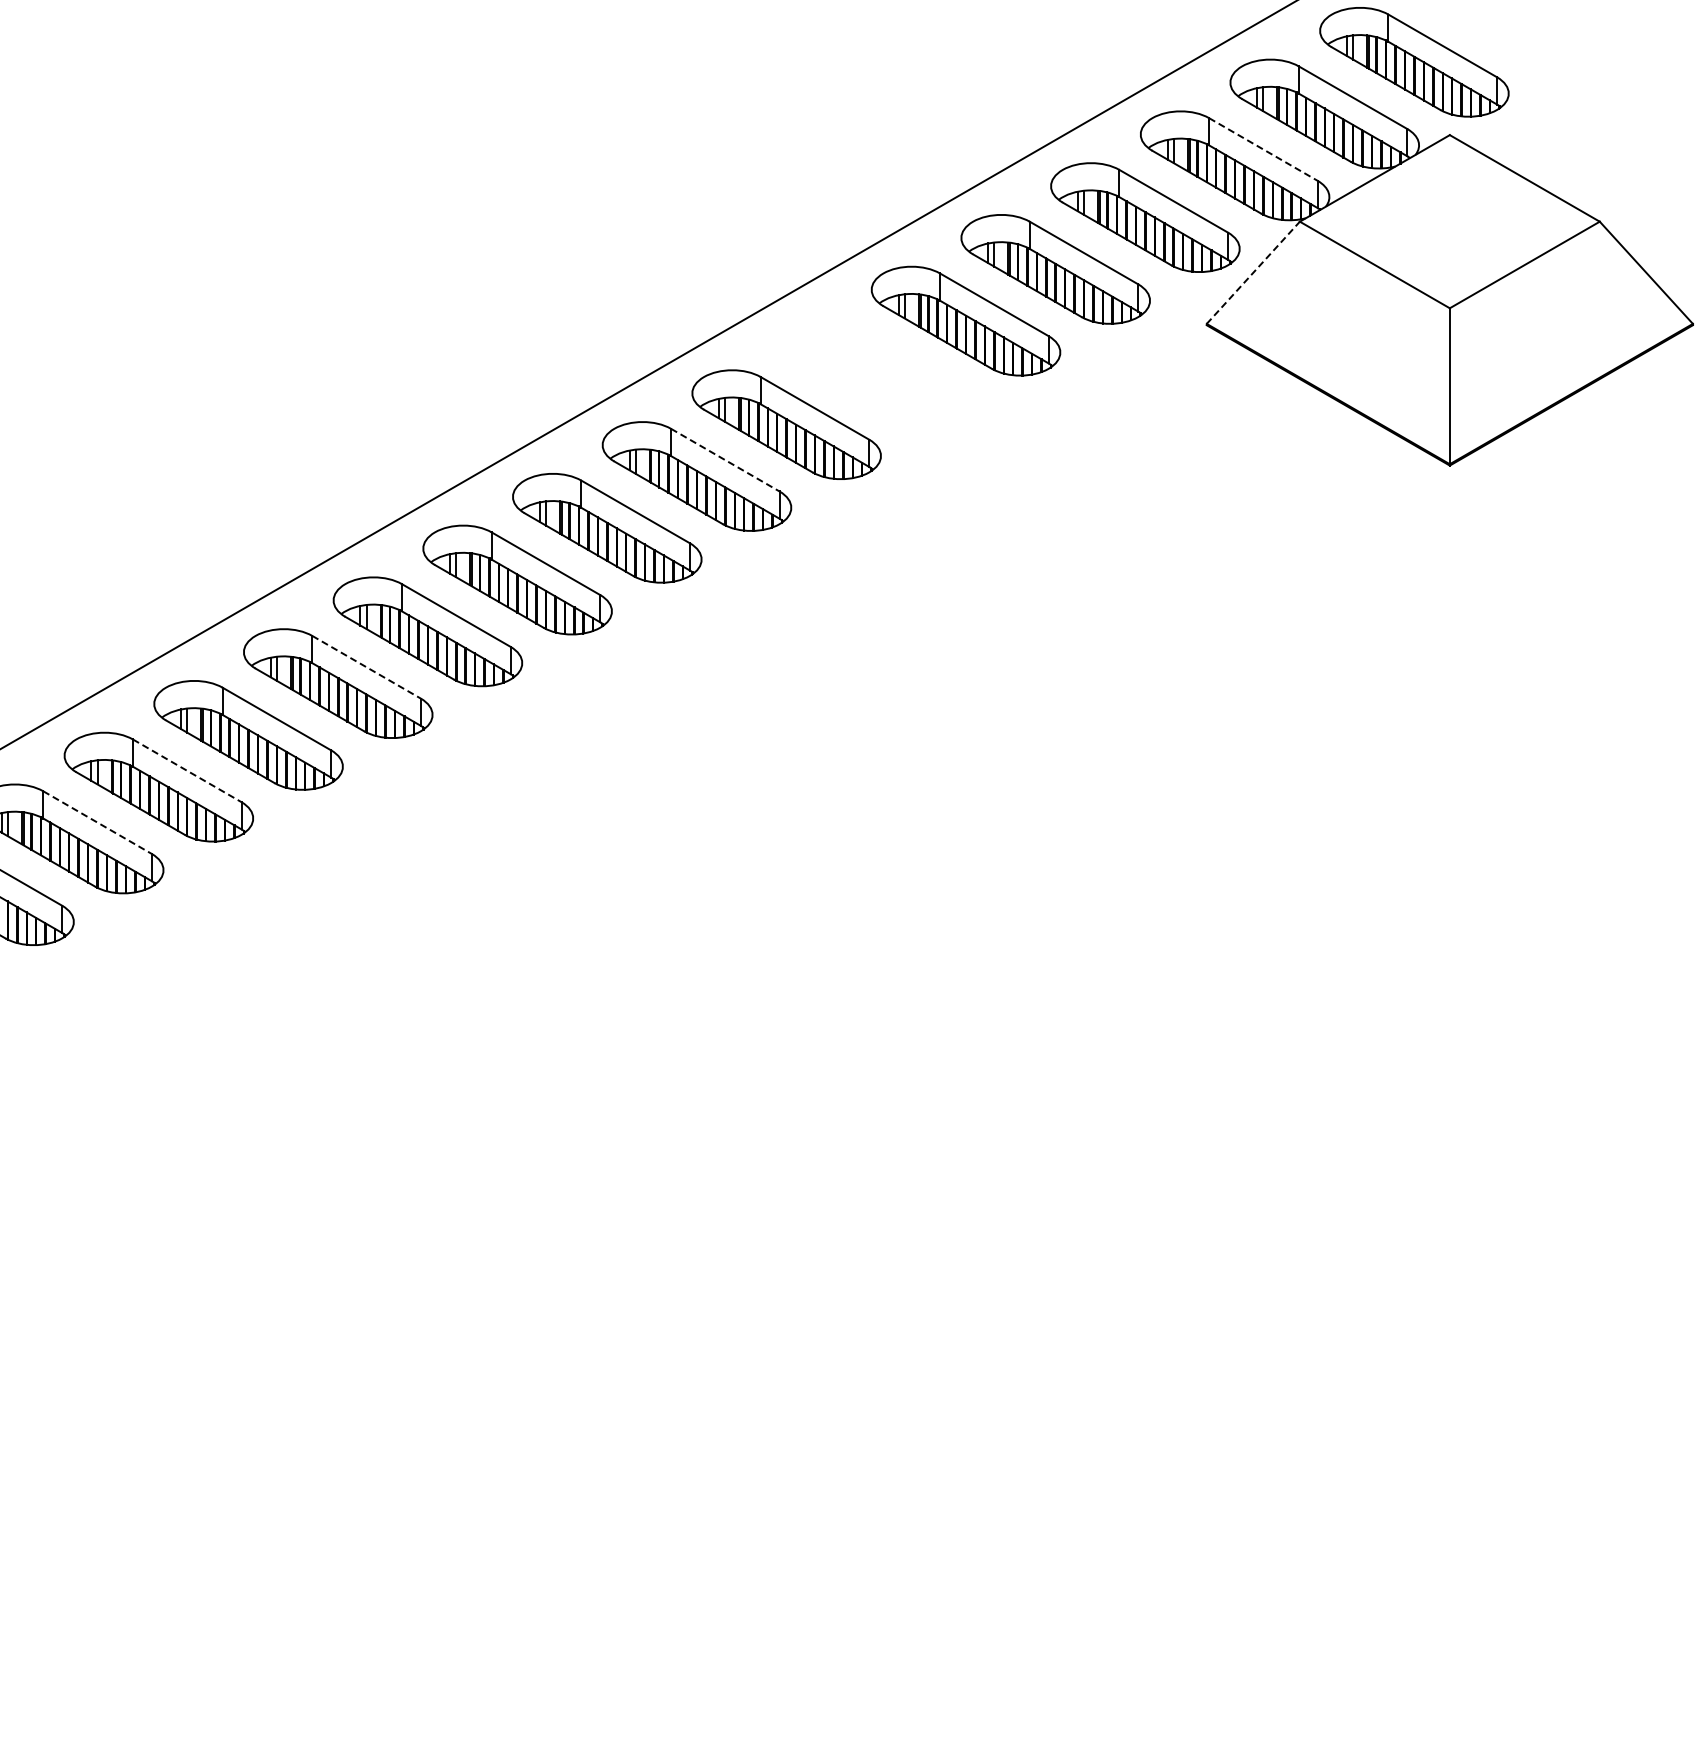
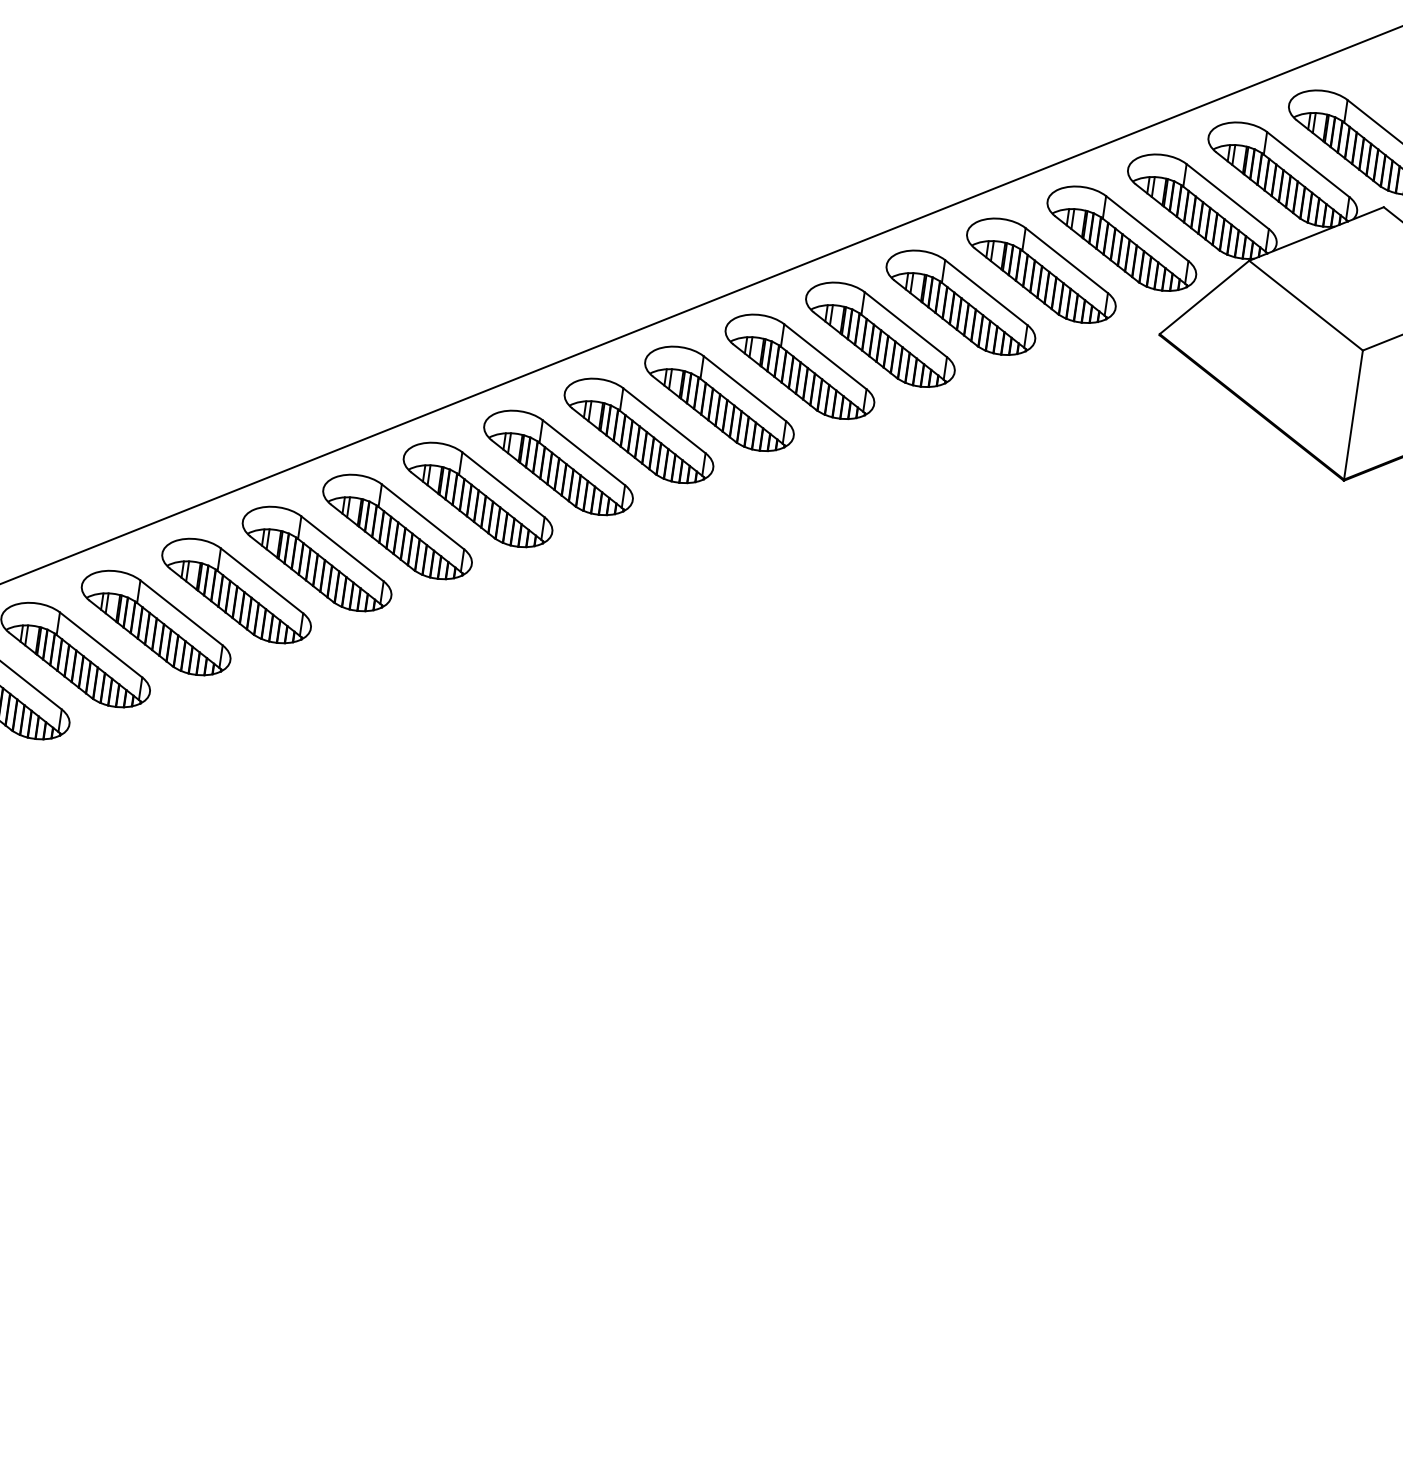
line: (1263, 149) -> (1227, 196), dashed -> solid
line: (1253, 272) -> (1204, 297), dashed -> solid
part: (876, 372) -> (880, 334), added
line: (725, 460) -> (745, 389), dashed -> solid
line: (366, 667) -> (422, 517), dashed -> solid
line: (187, 770) -> (262, 580), dashed -> solid
line: (97, 822) -> (181, 612), dashed -> solid

